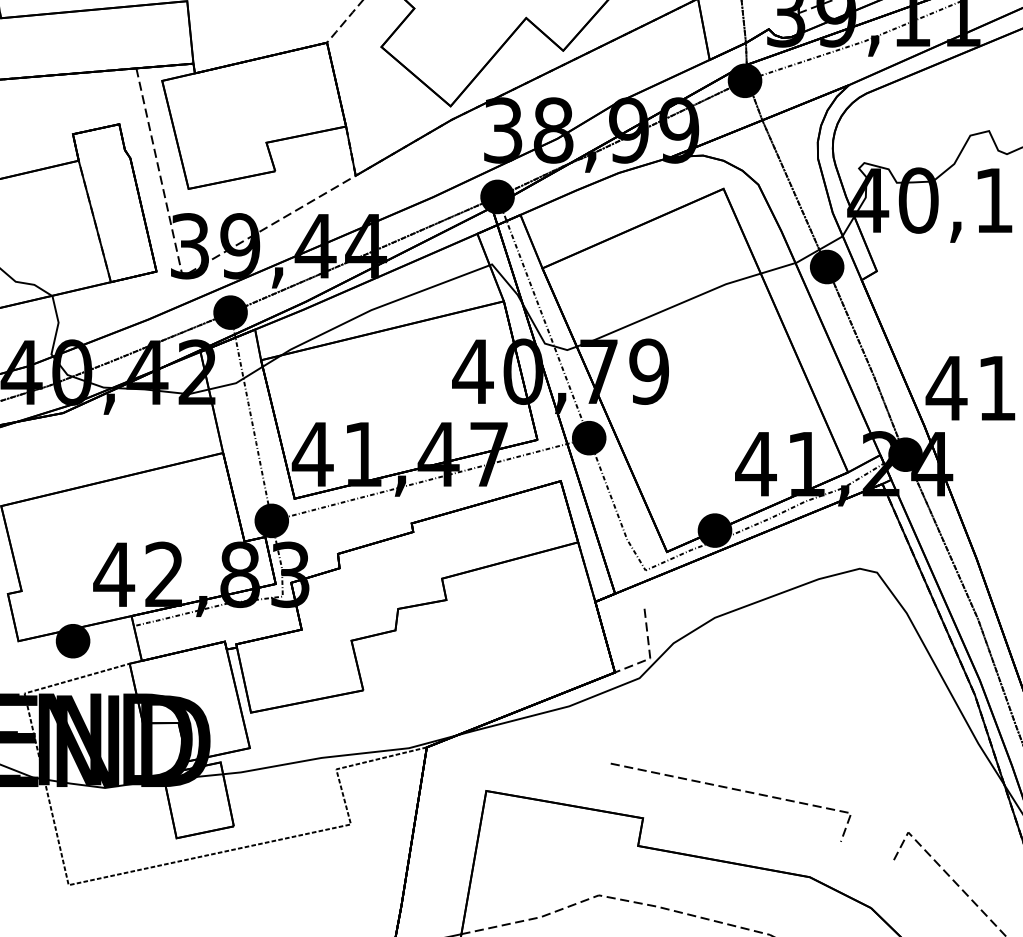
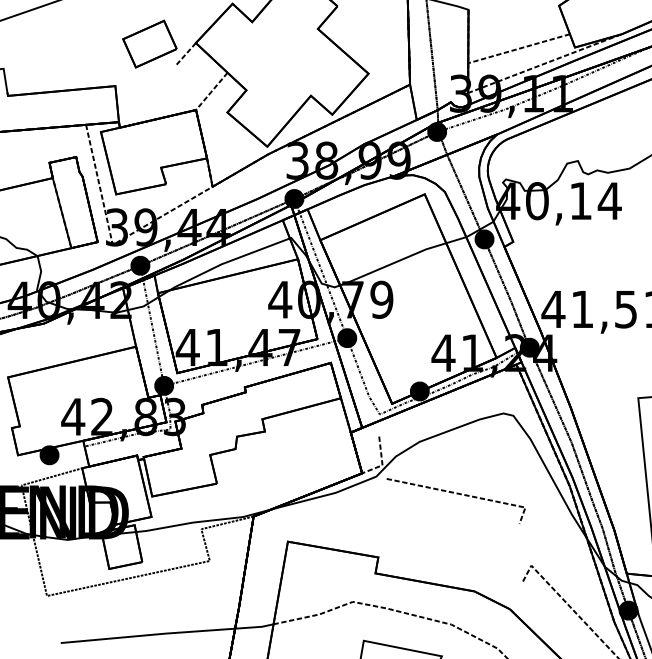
line: (731, 790) -> (456, 494), moved

